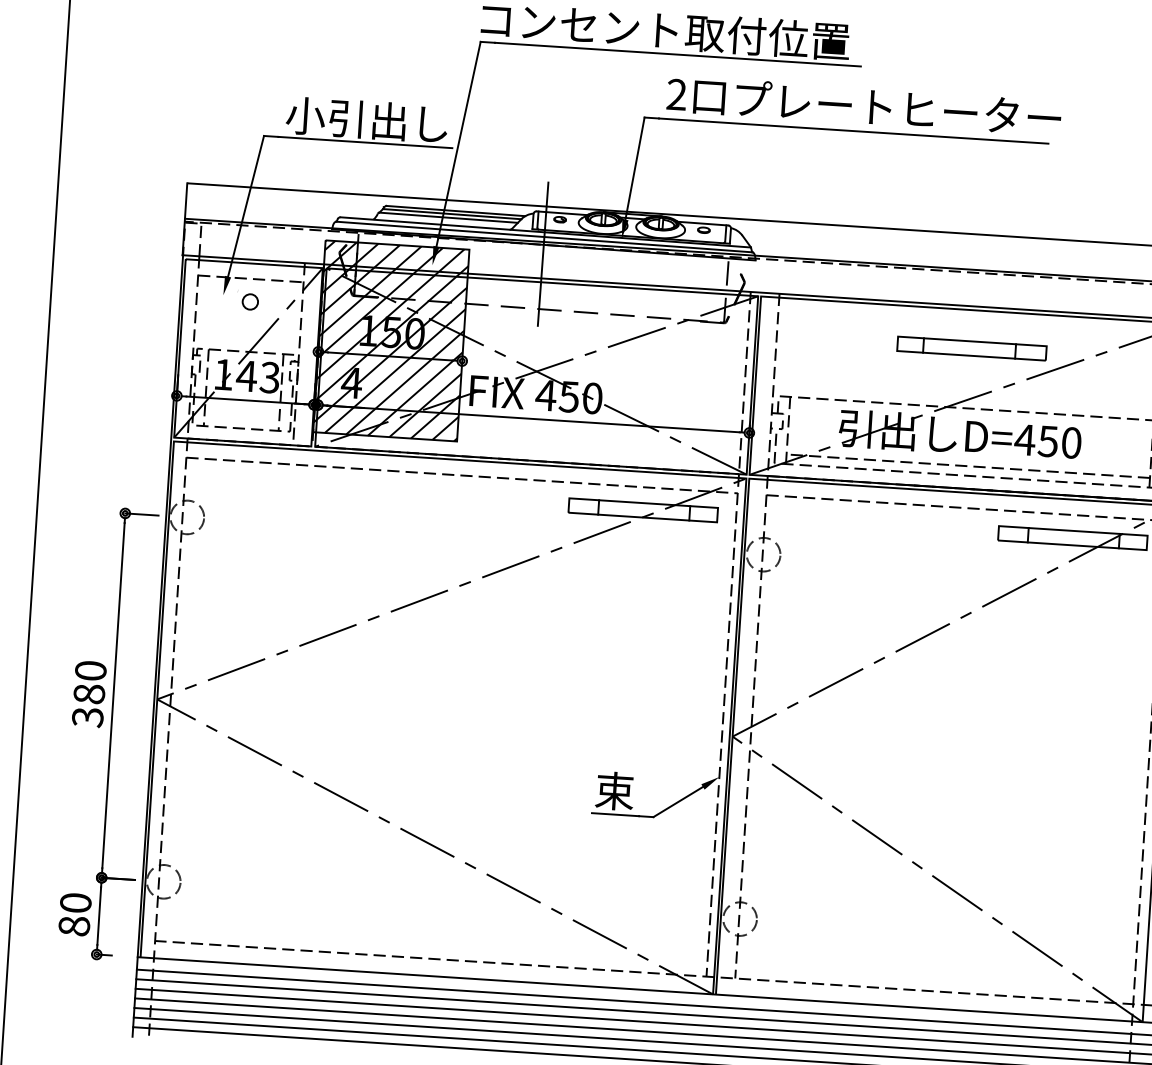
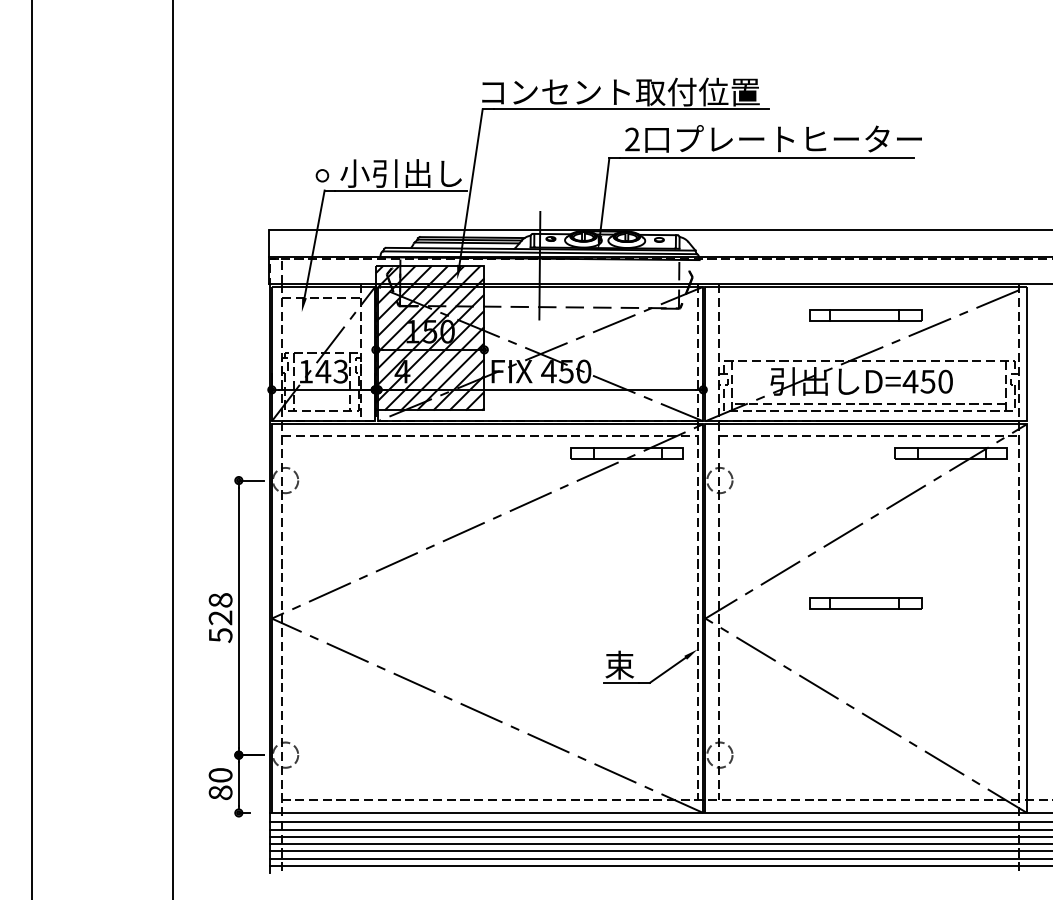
circle: (250, 301) -> (322, 175), moved
text: (89, 693) -> (220, 617), 380 -> 528
part: (946, 730) -> (865, 603), added

